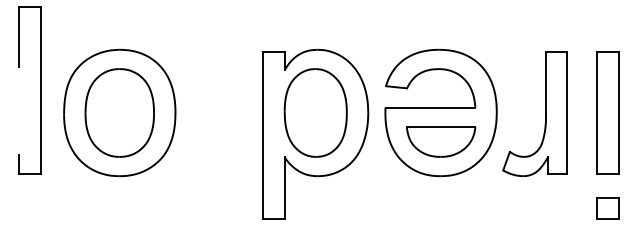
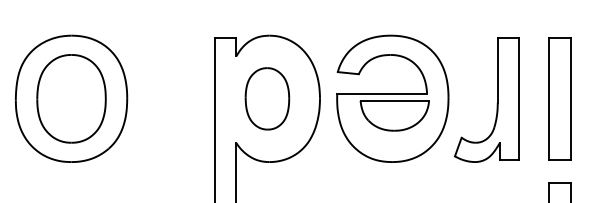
part: (315, 112) -> (267, 98), size x0.7
part: (441, 141) -> (395, 115), moved

